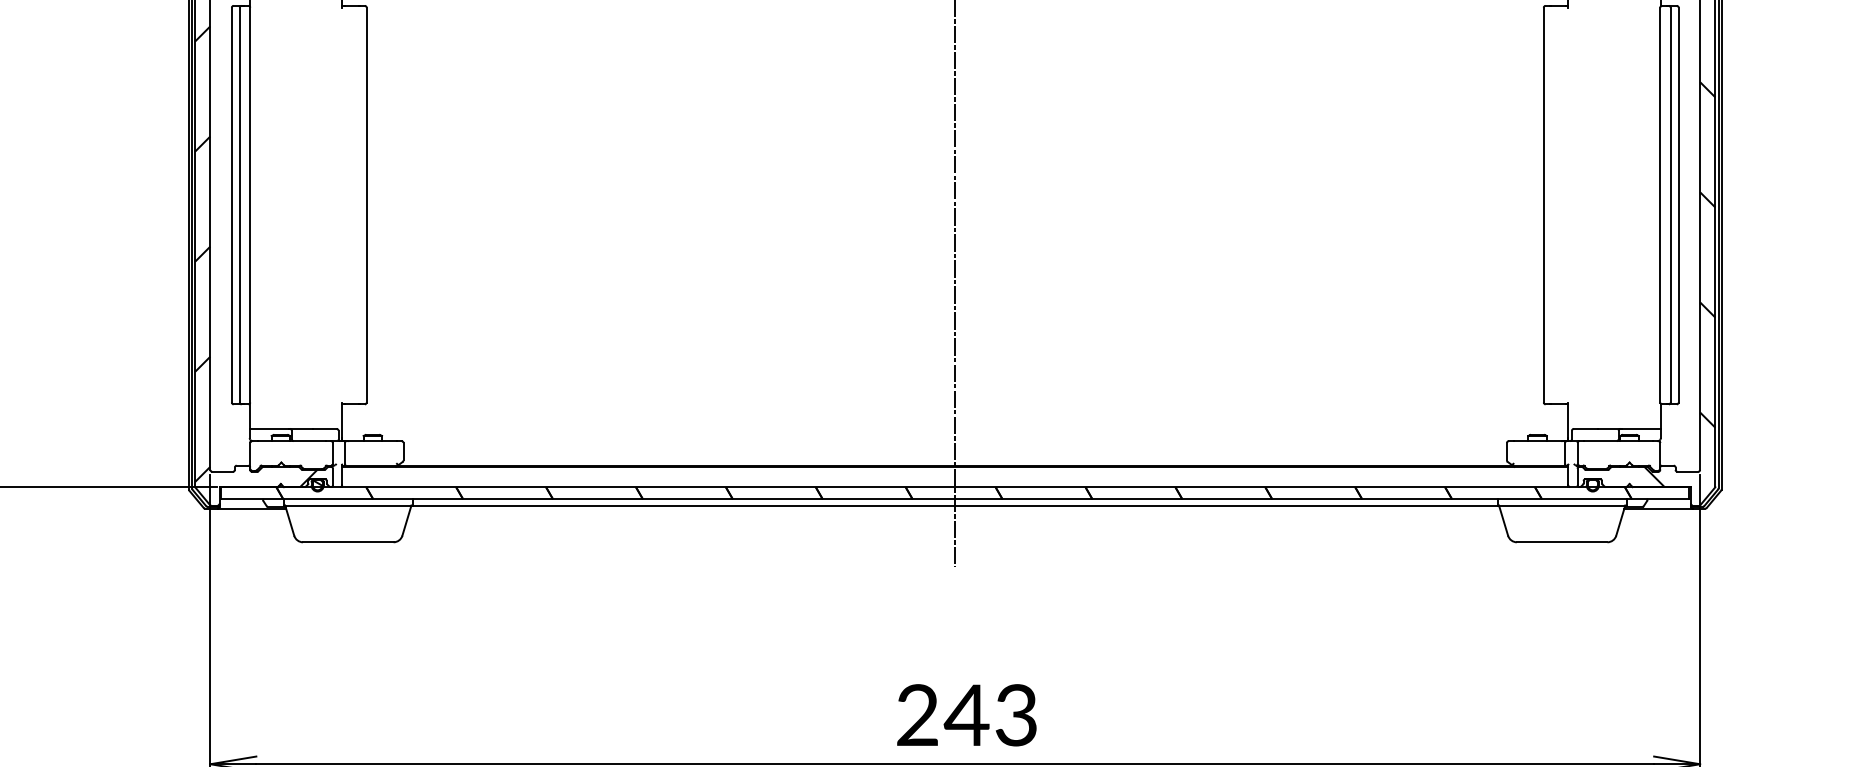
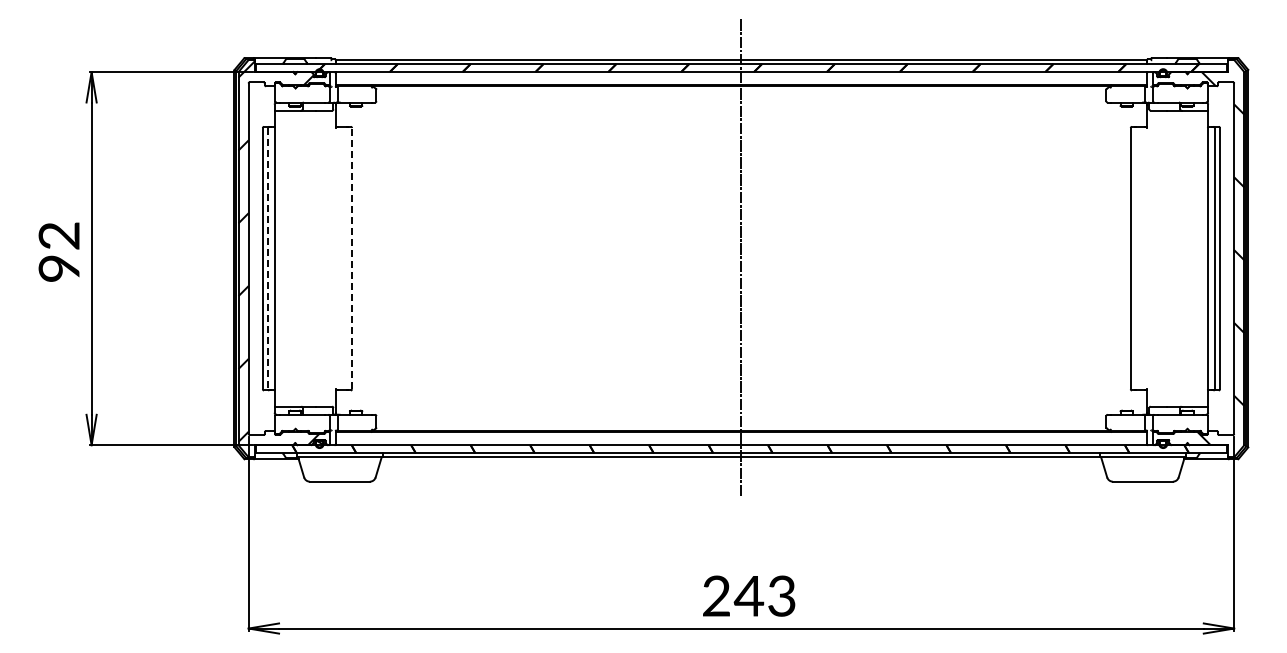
line: (240, 204) -> (268, 258), solid -> dashed
line: (367, 204) -> (352, 258), solid -> dashed

